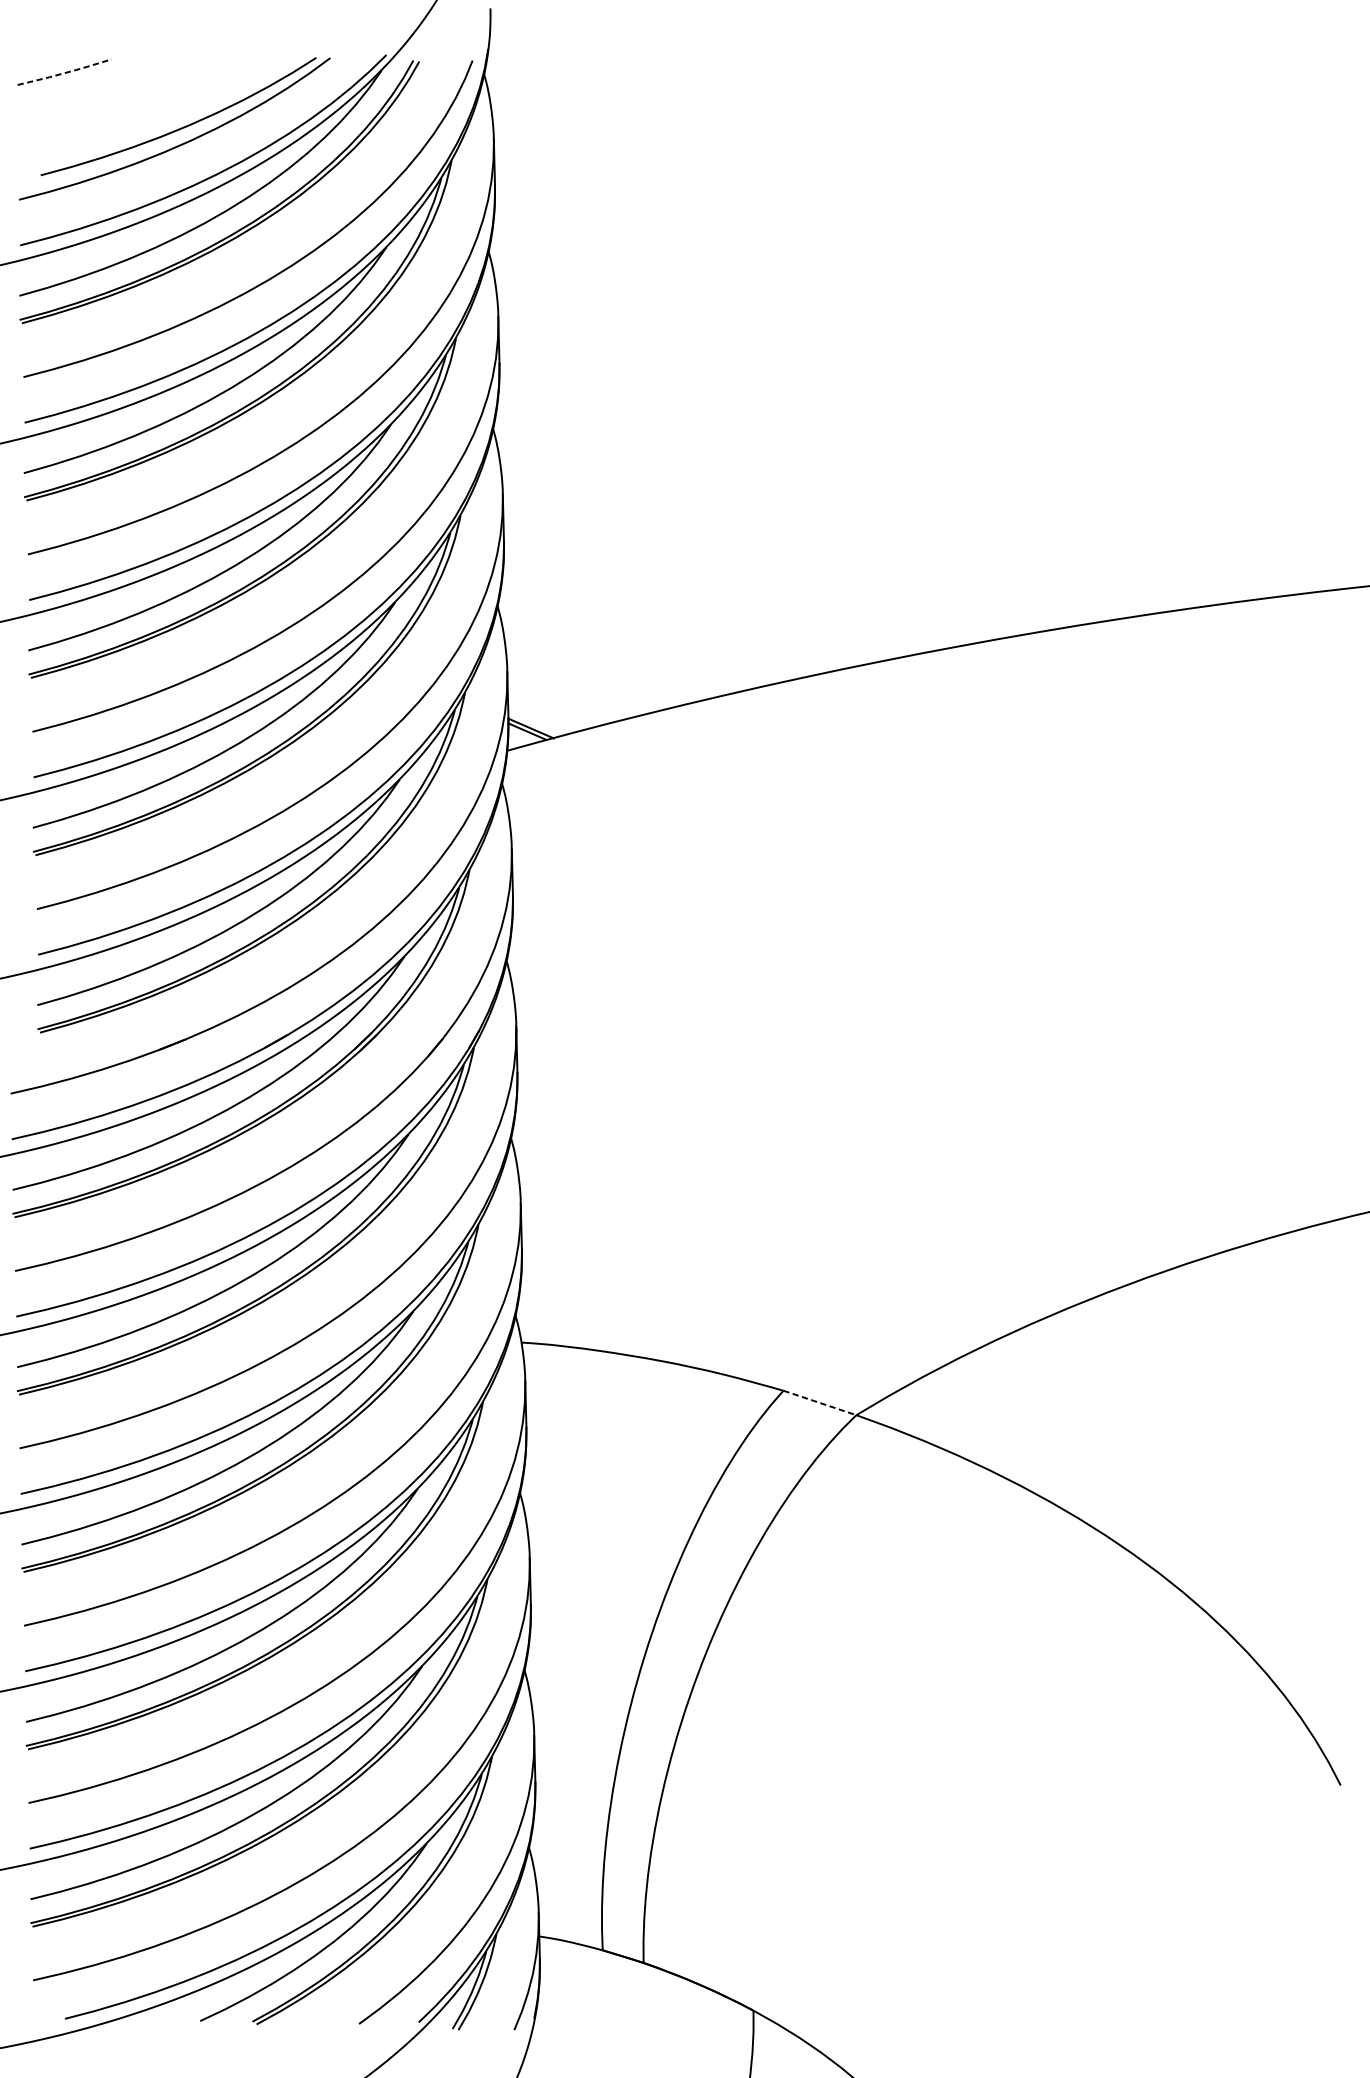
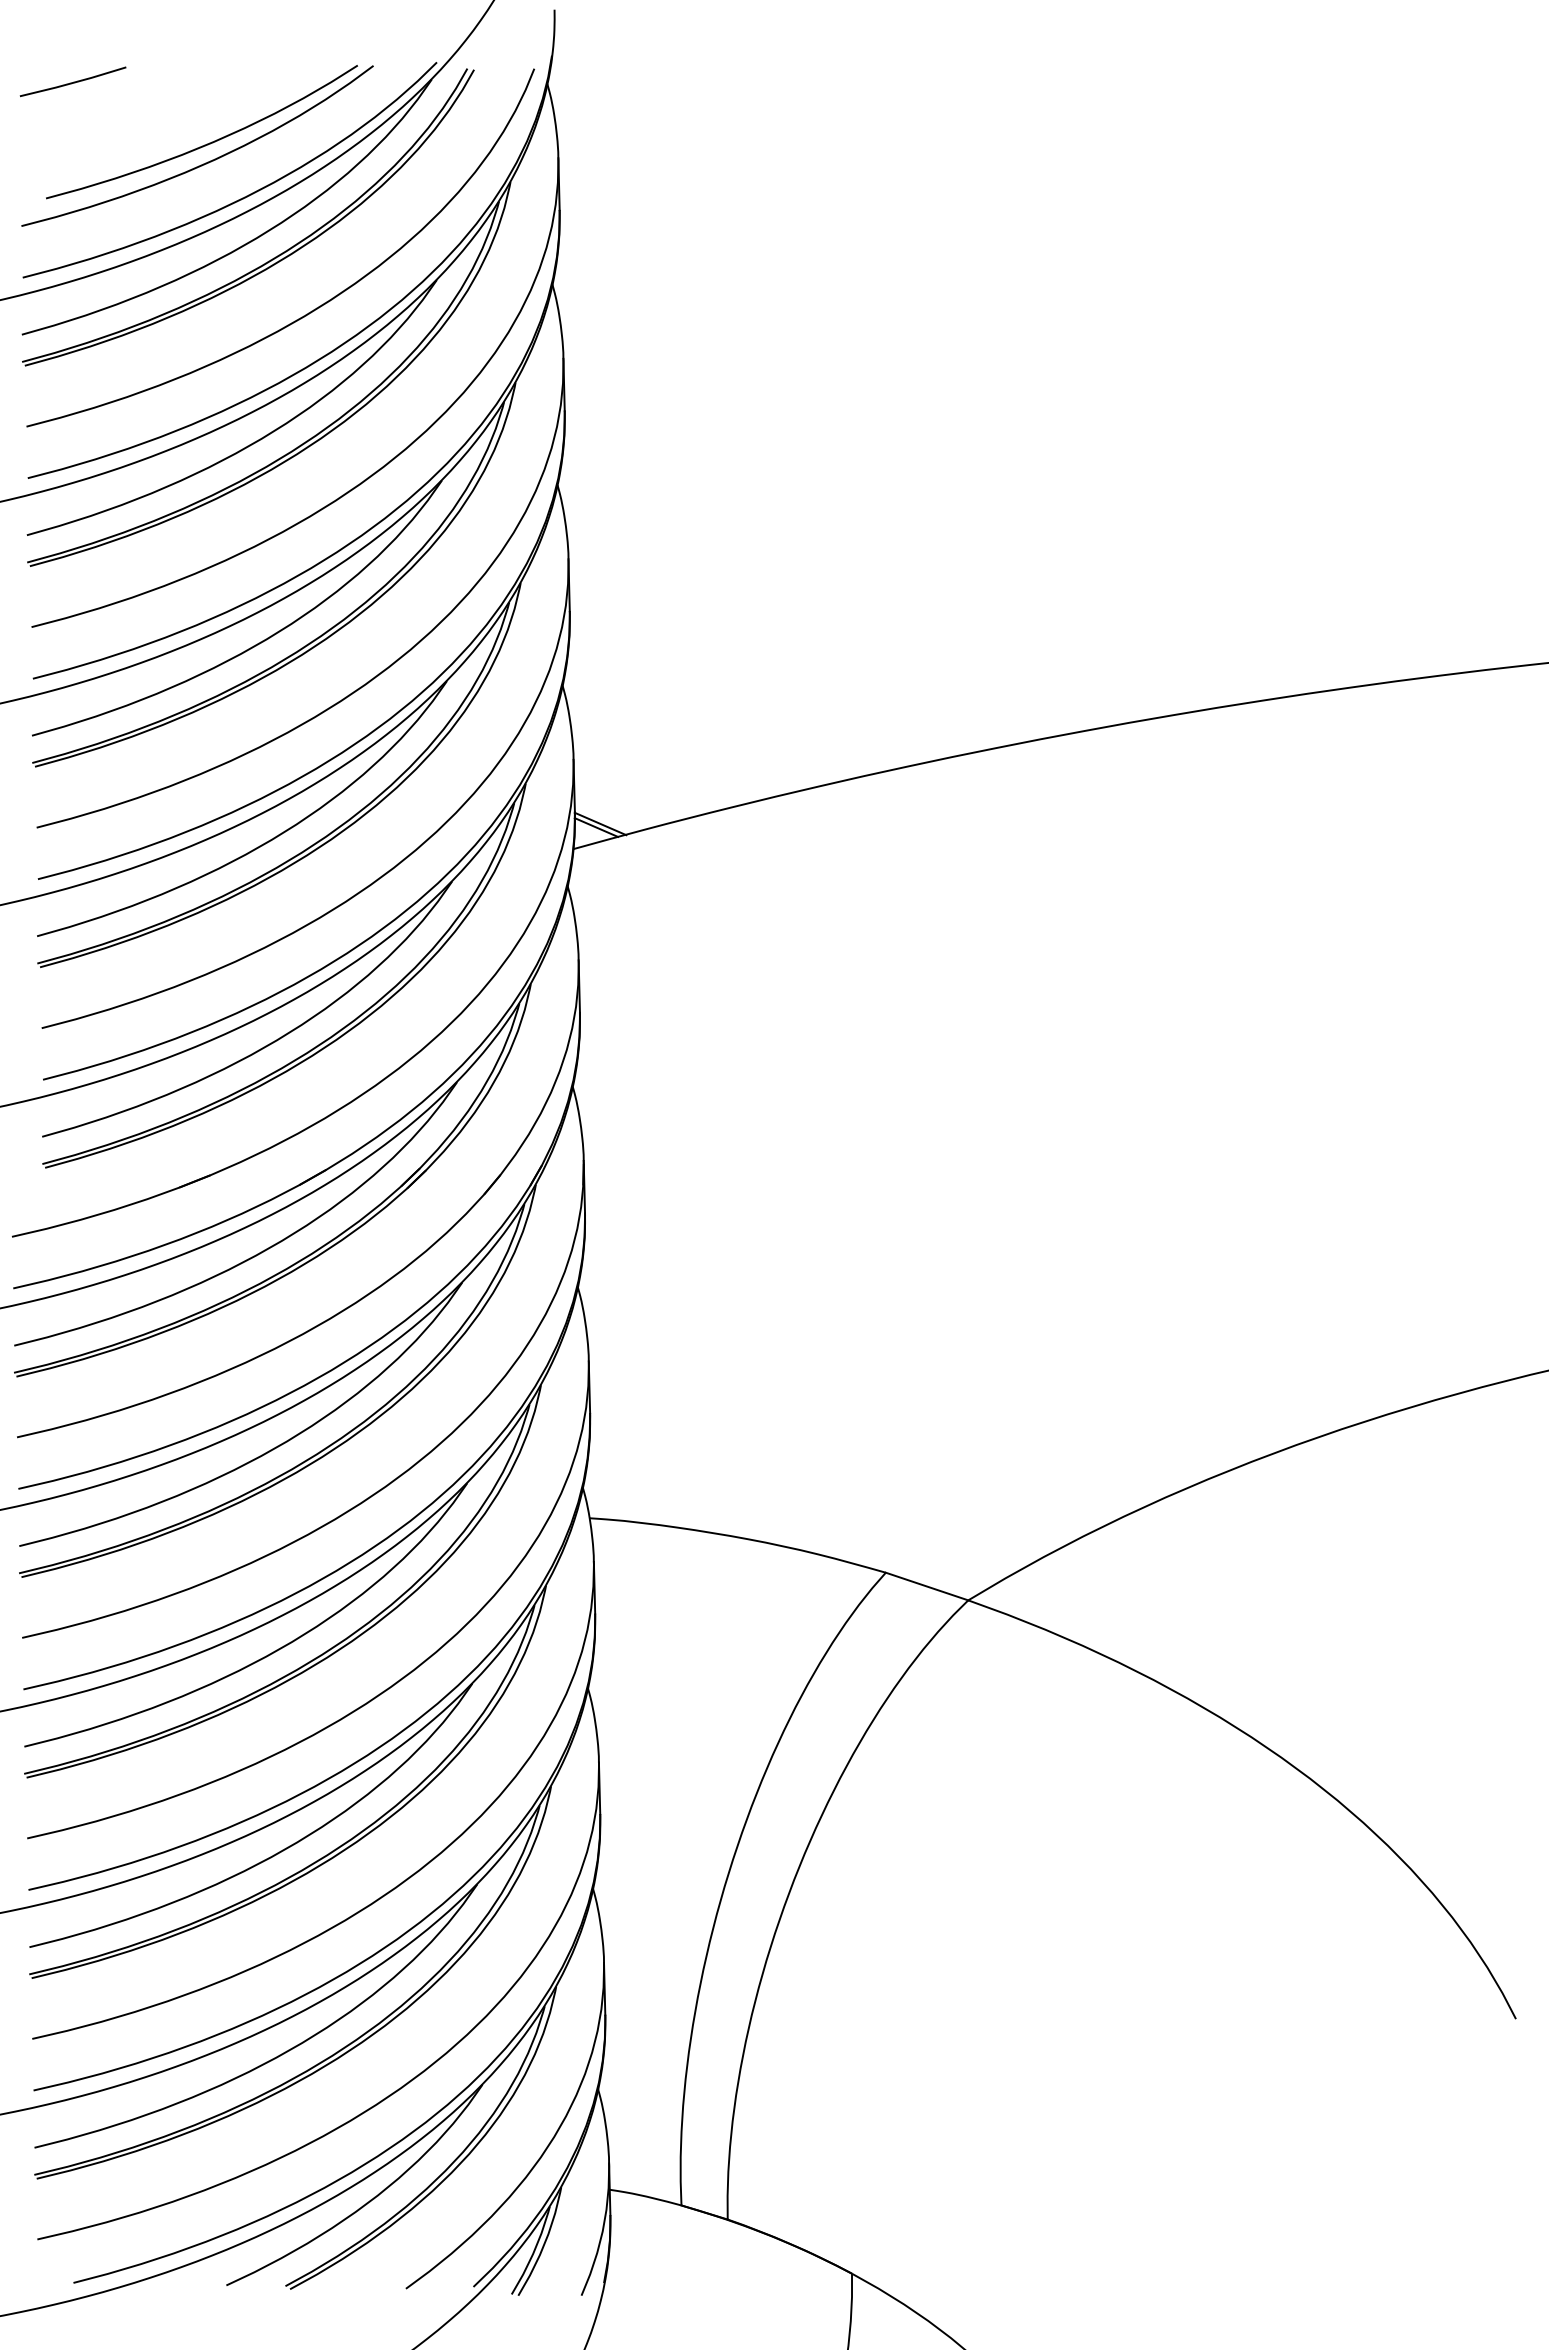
line: (65, 72) -> (73, 82), dashed -> solid
line: (820, 1402) -> (927, 1586), dashed -> solid

